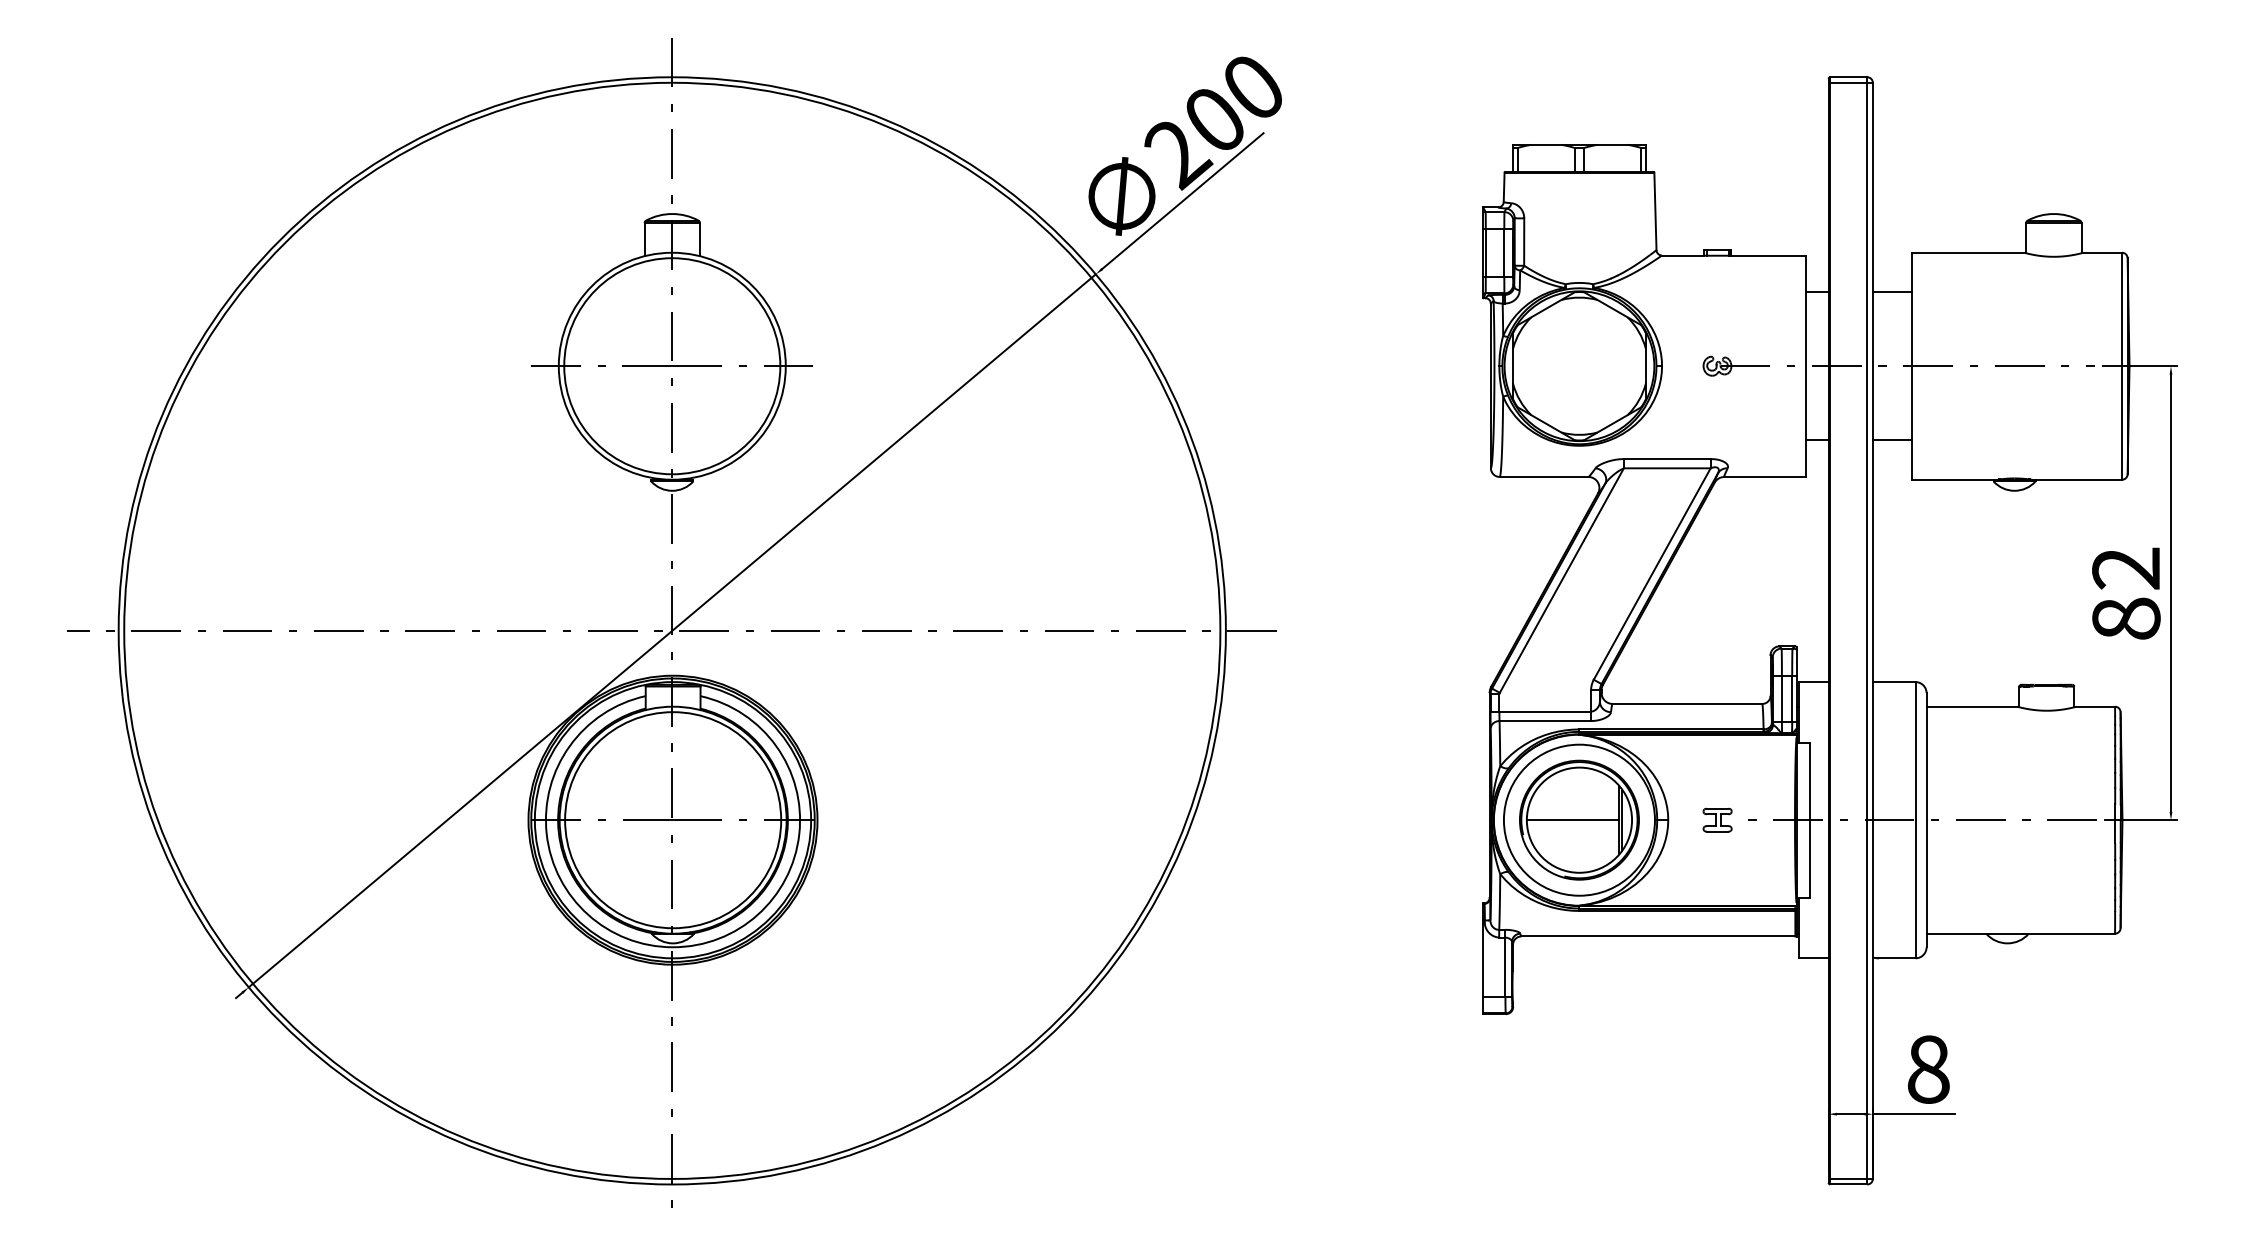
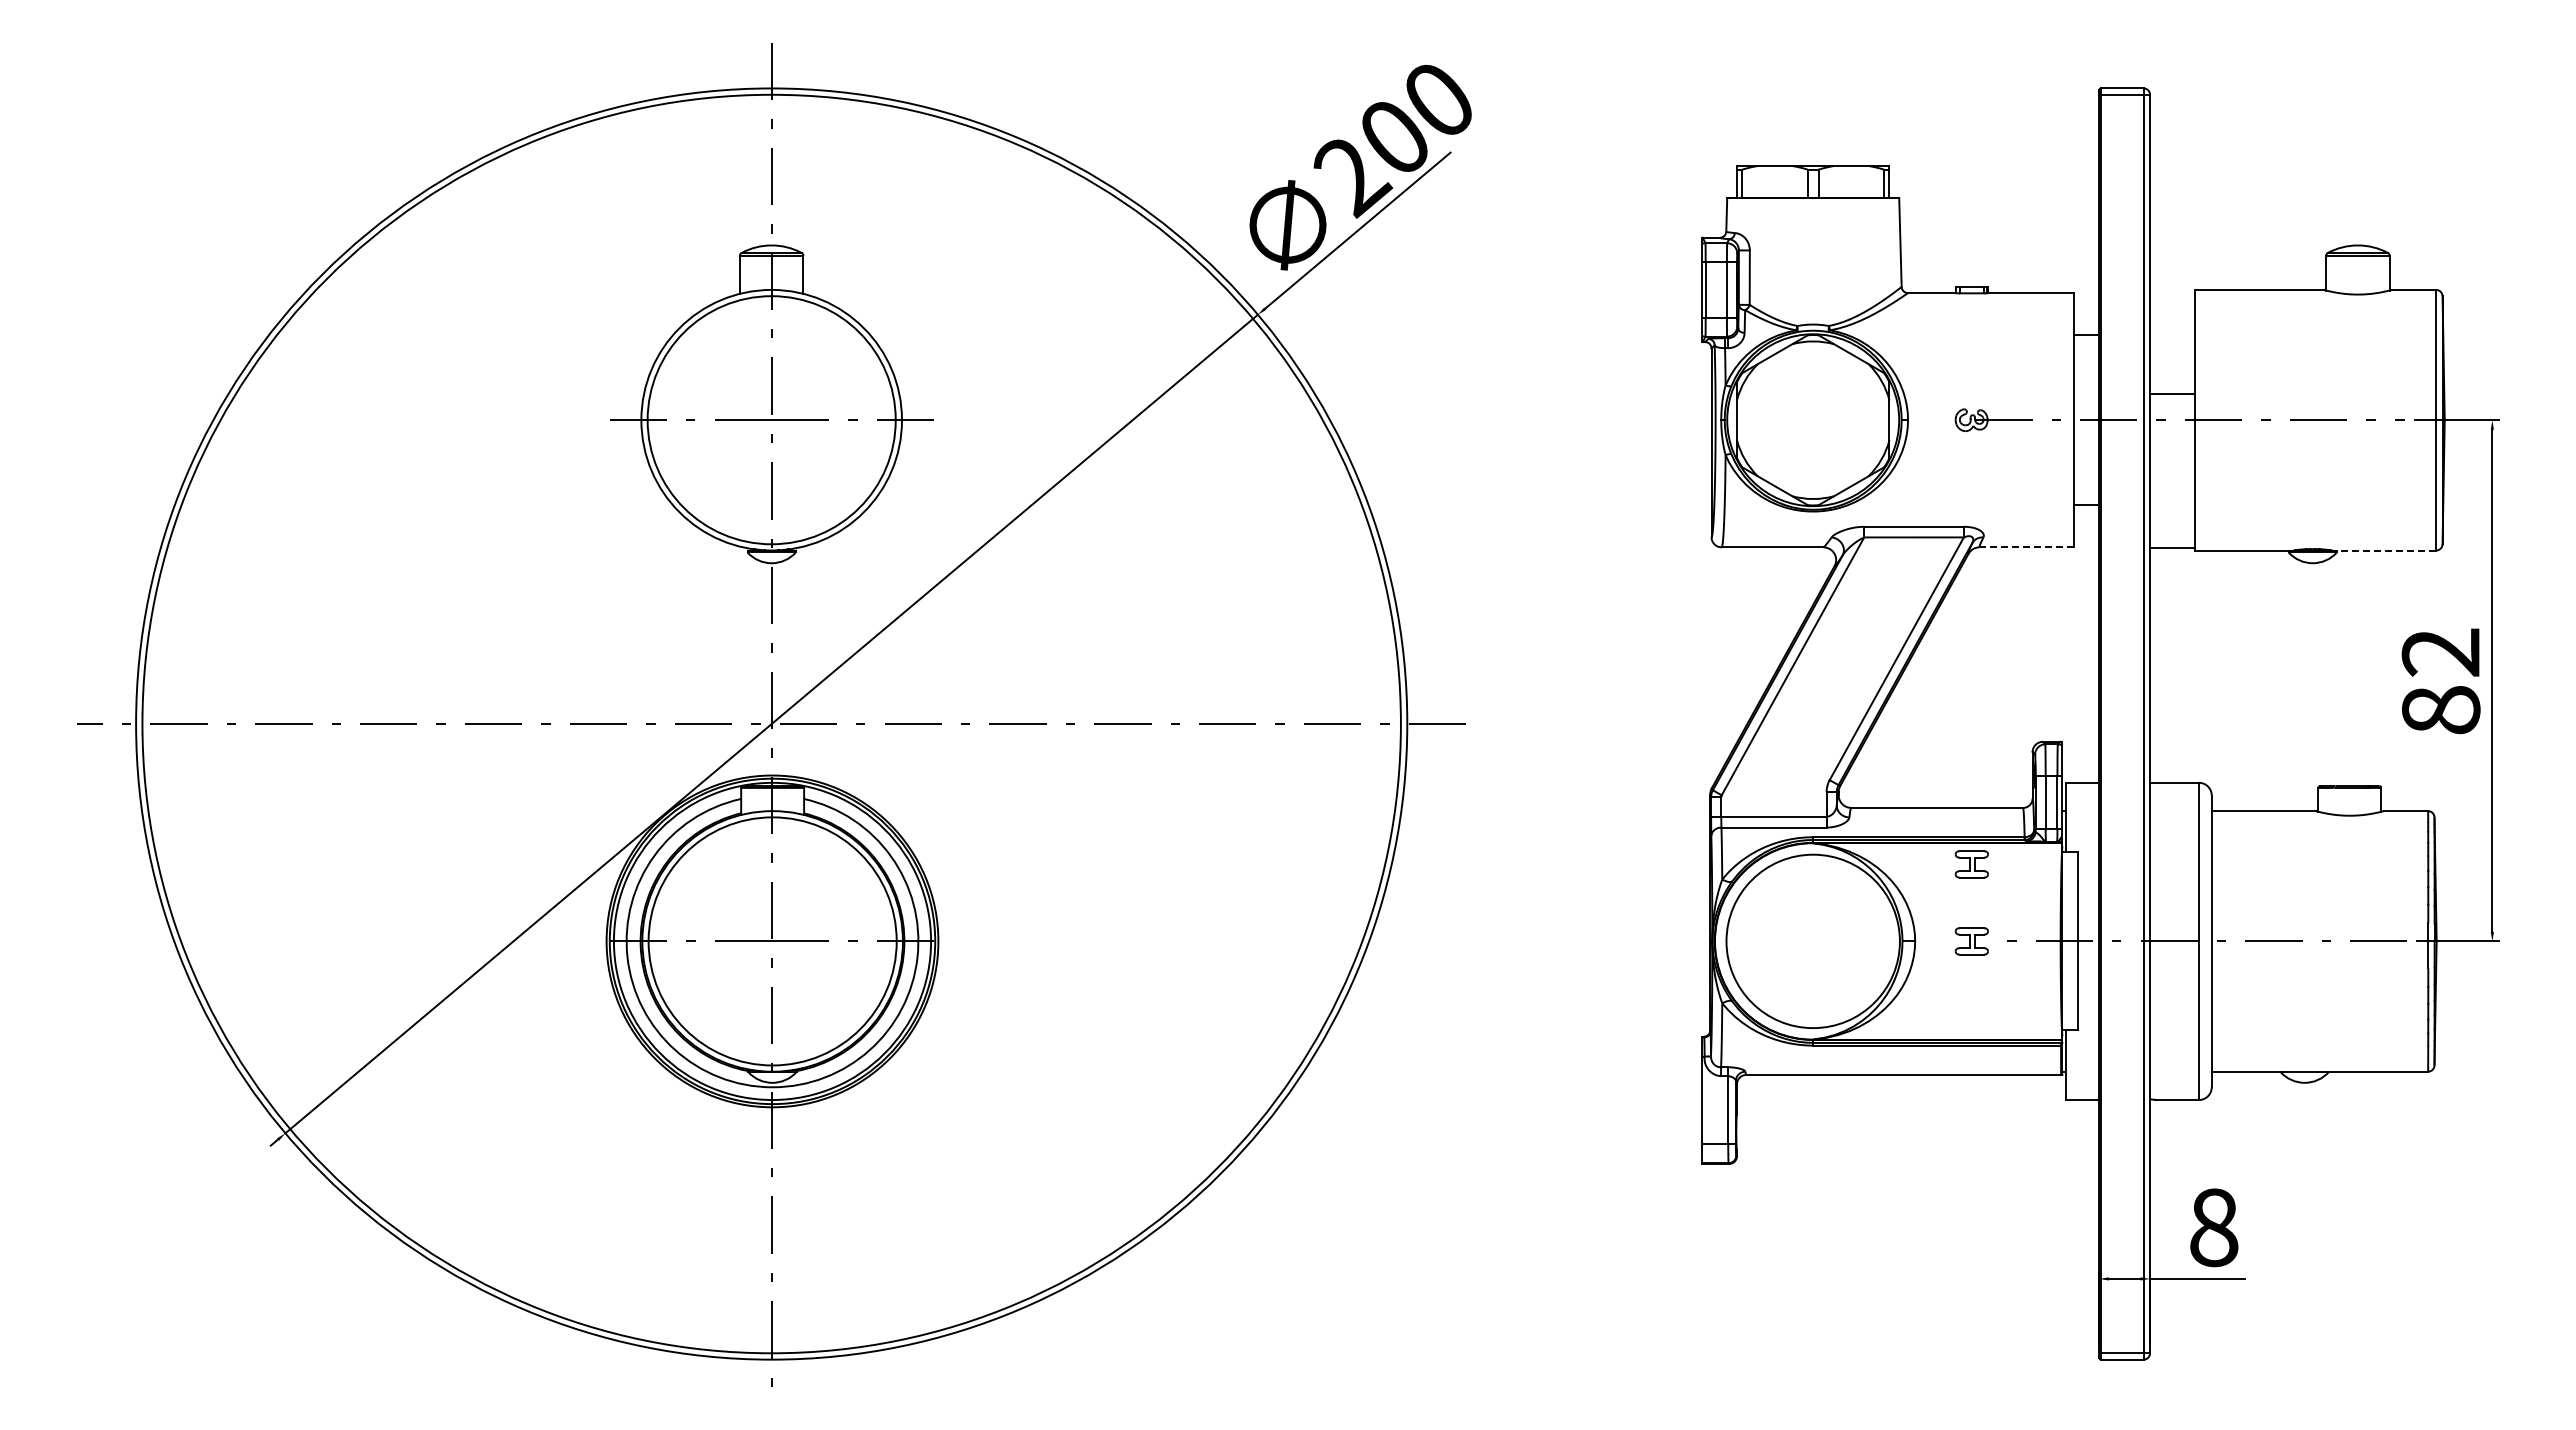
line: (1892, 292) -> (2172, 394), moved
line: (1892, 440) -> (2172, 548), moved
line: (1765, 477) -> (2026, 547), solid -> dashed
line: (2078, 479) -> (2386, 550), solid -> dashed
part: (1717, 753) -> (1971, 864), added
part: (1579, 820) -> (1813, 941), removed

